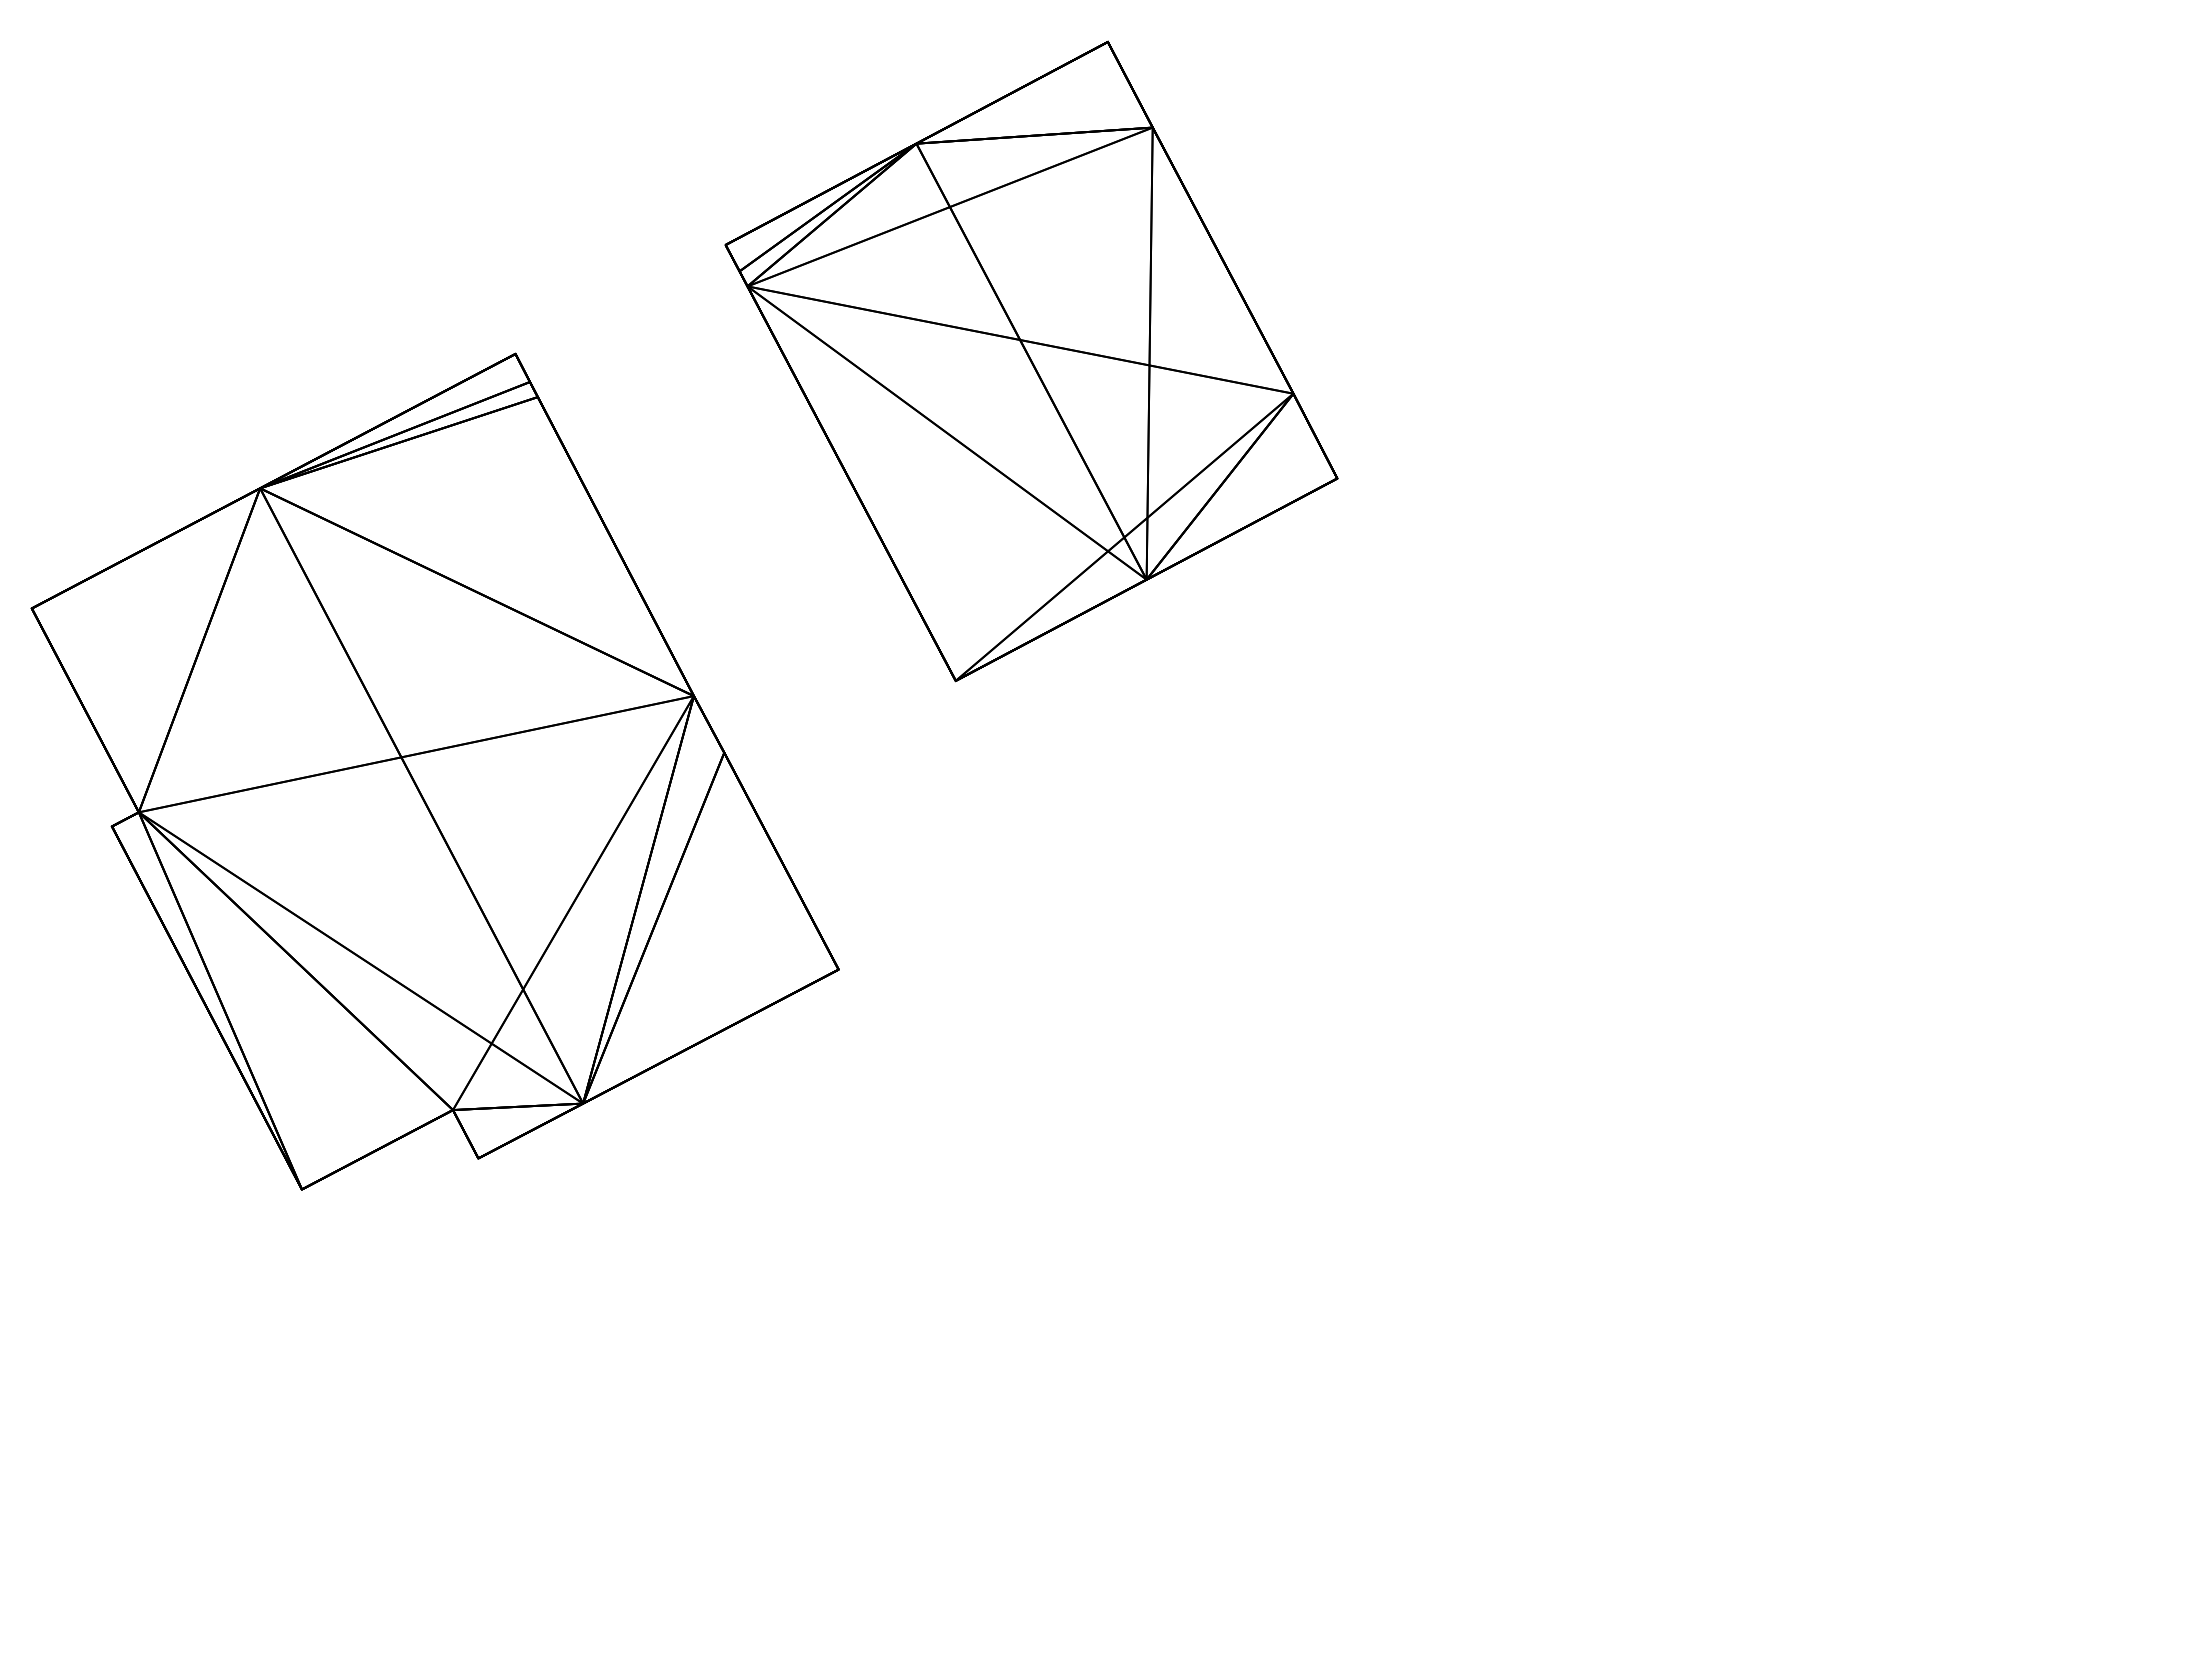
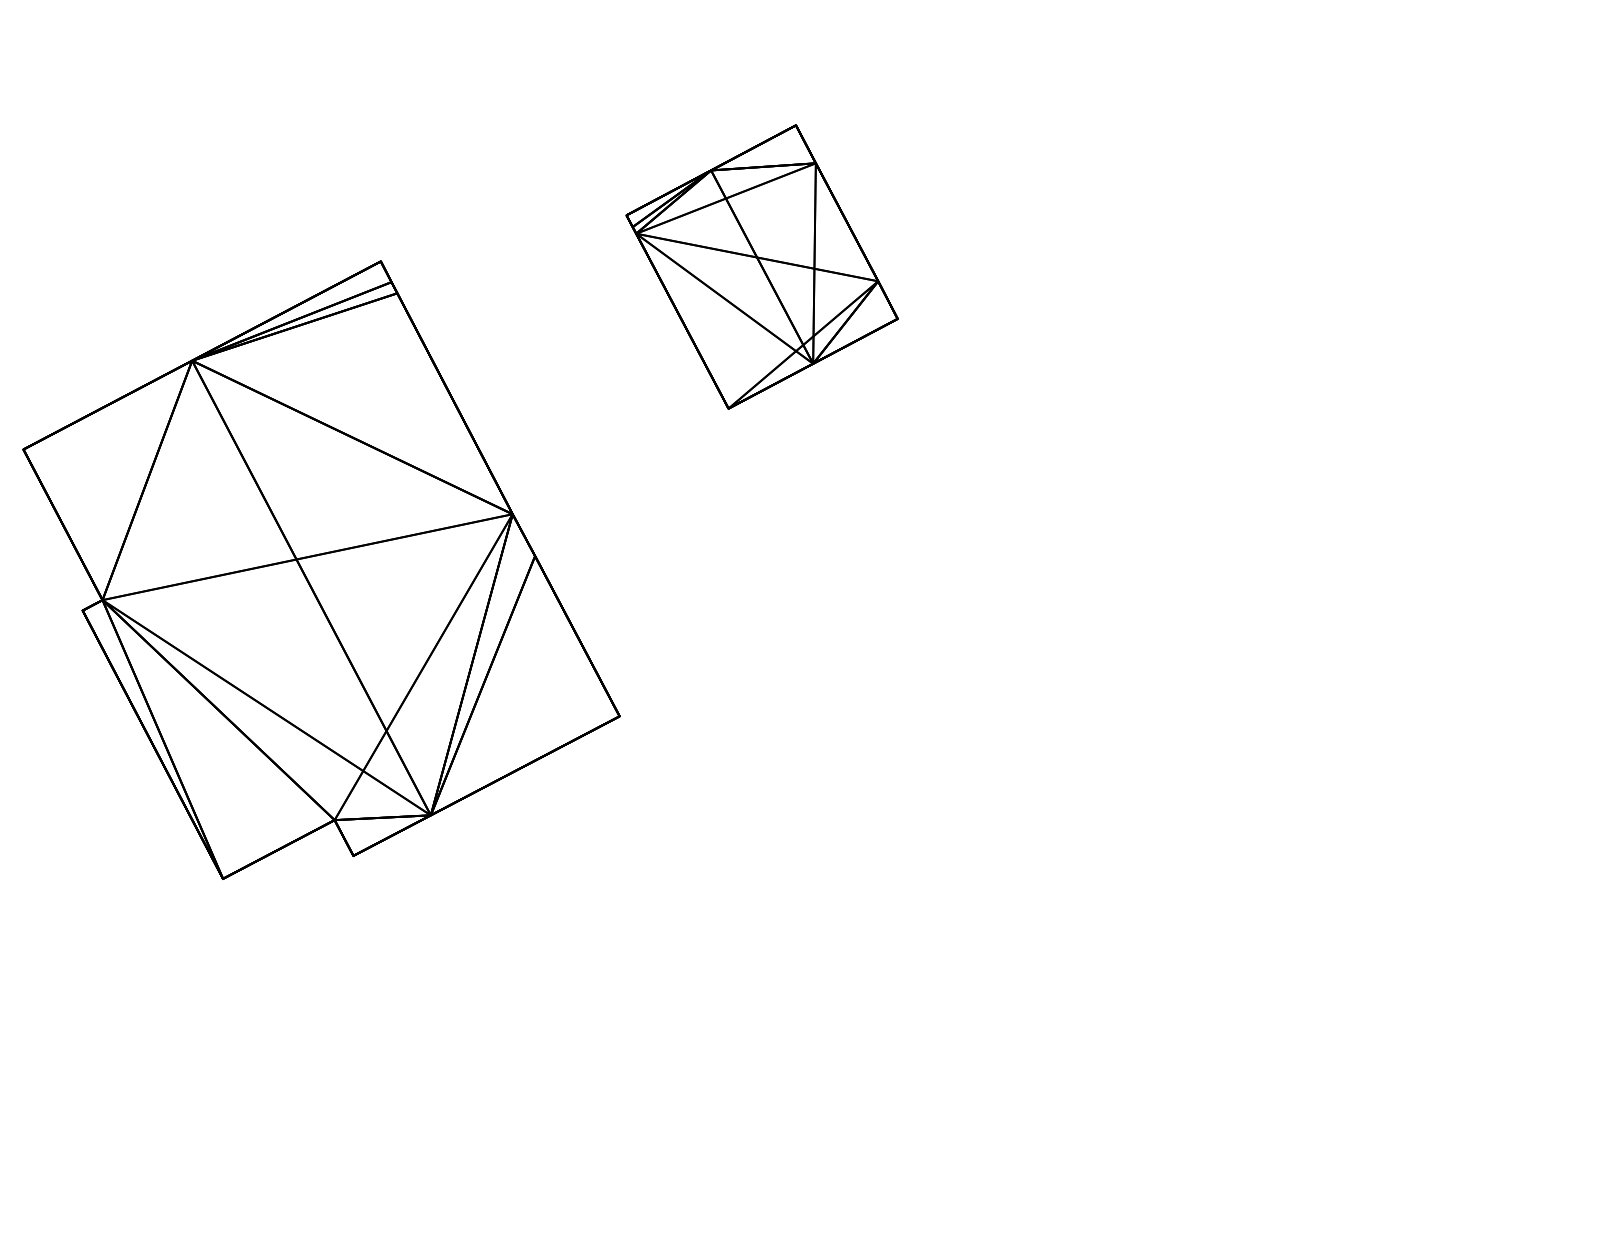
part: (1031, 361) -> (762, 267), size x0.6

